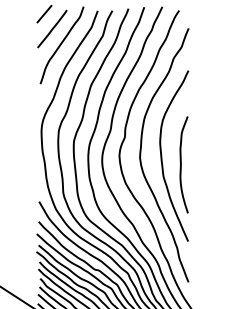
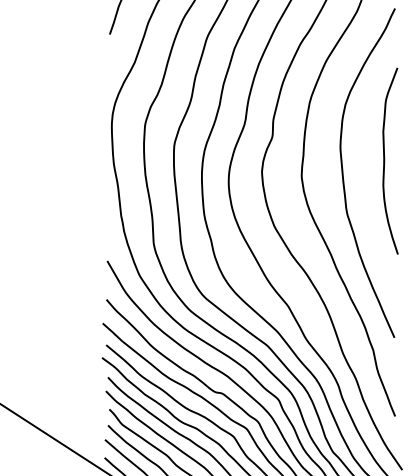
curve: (181, 164) -> (385, 160), moved

